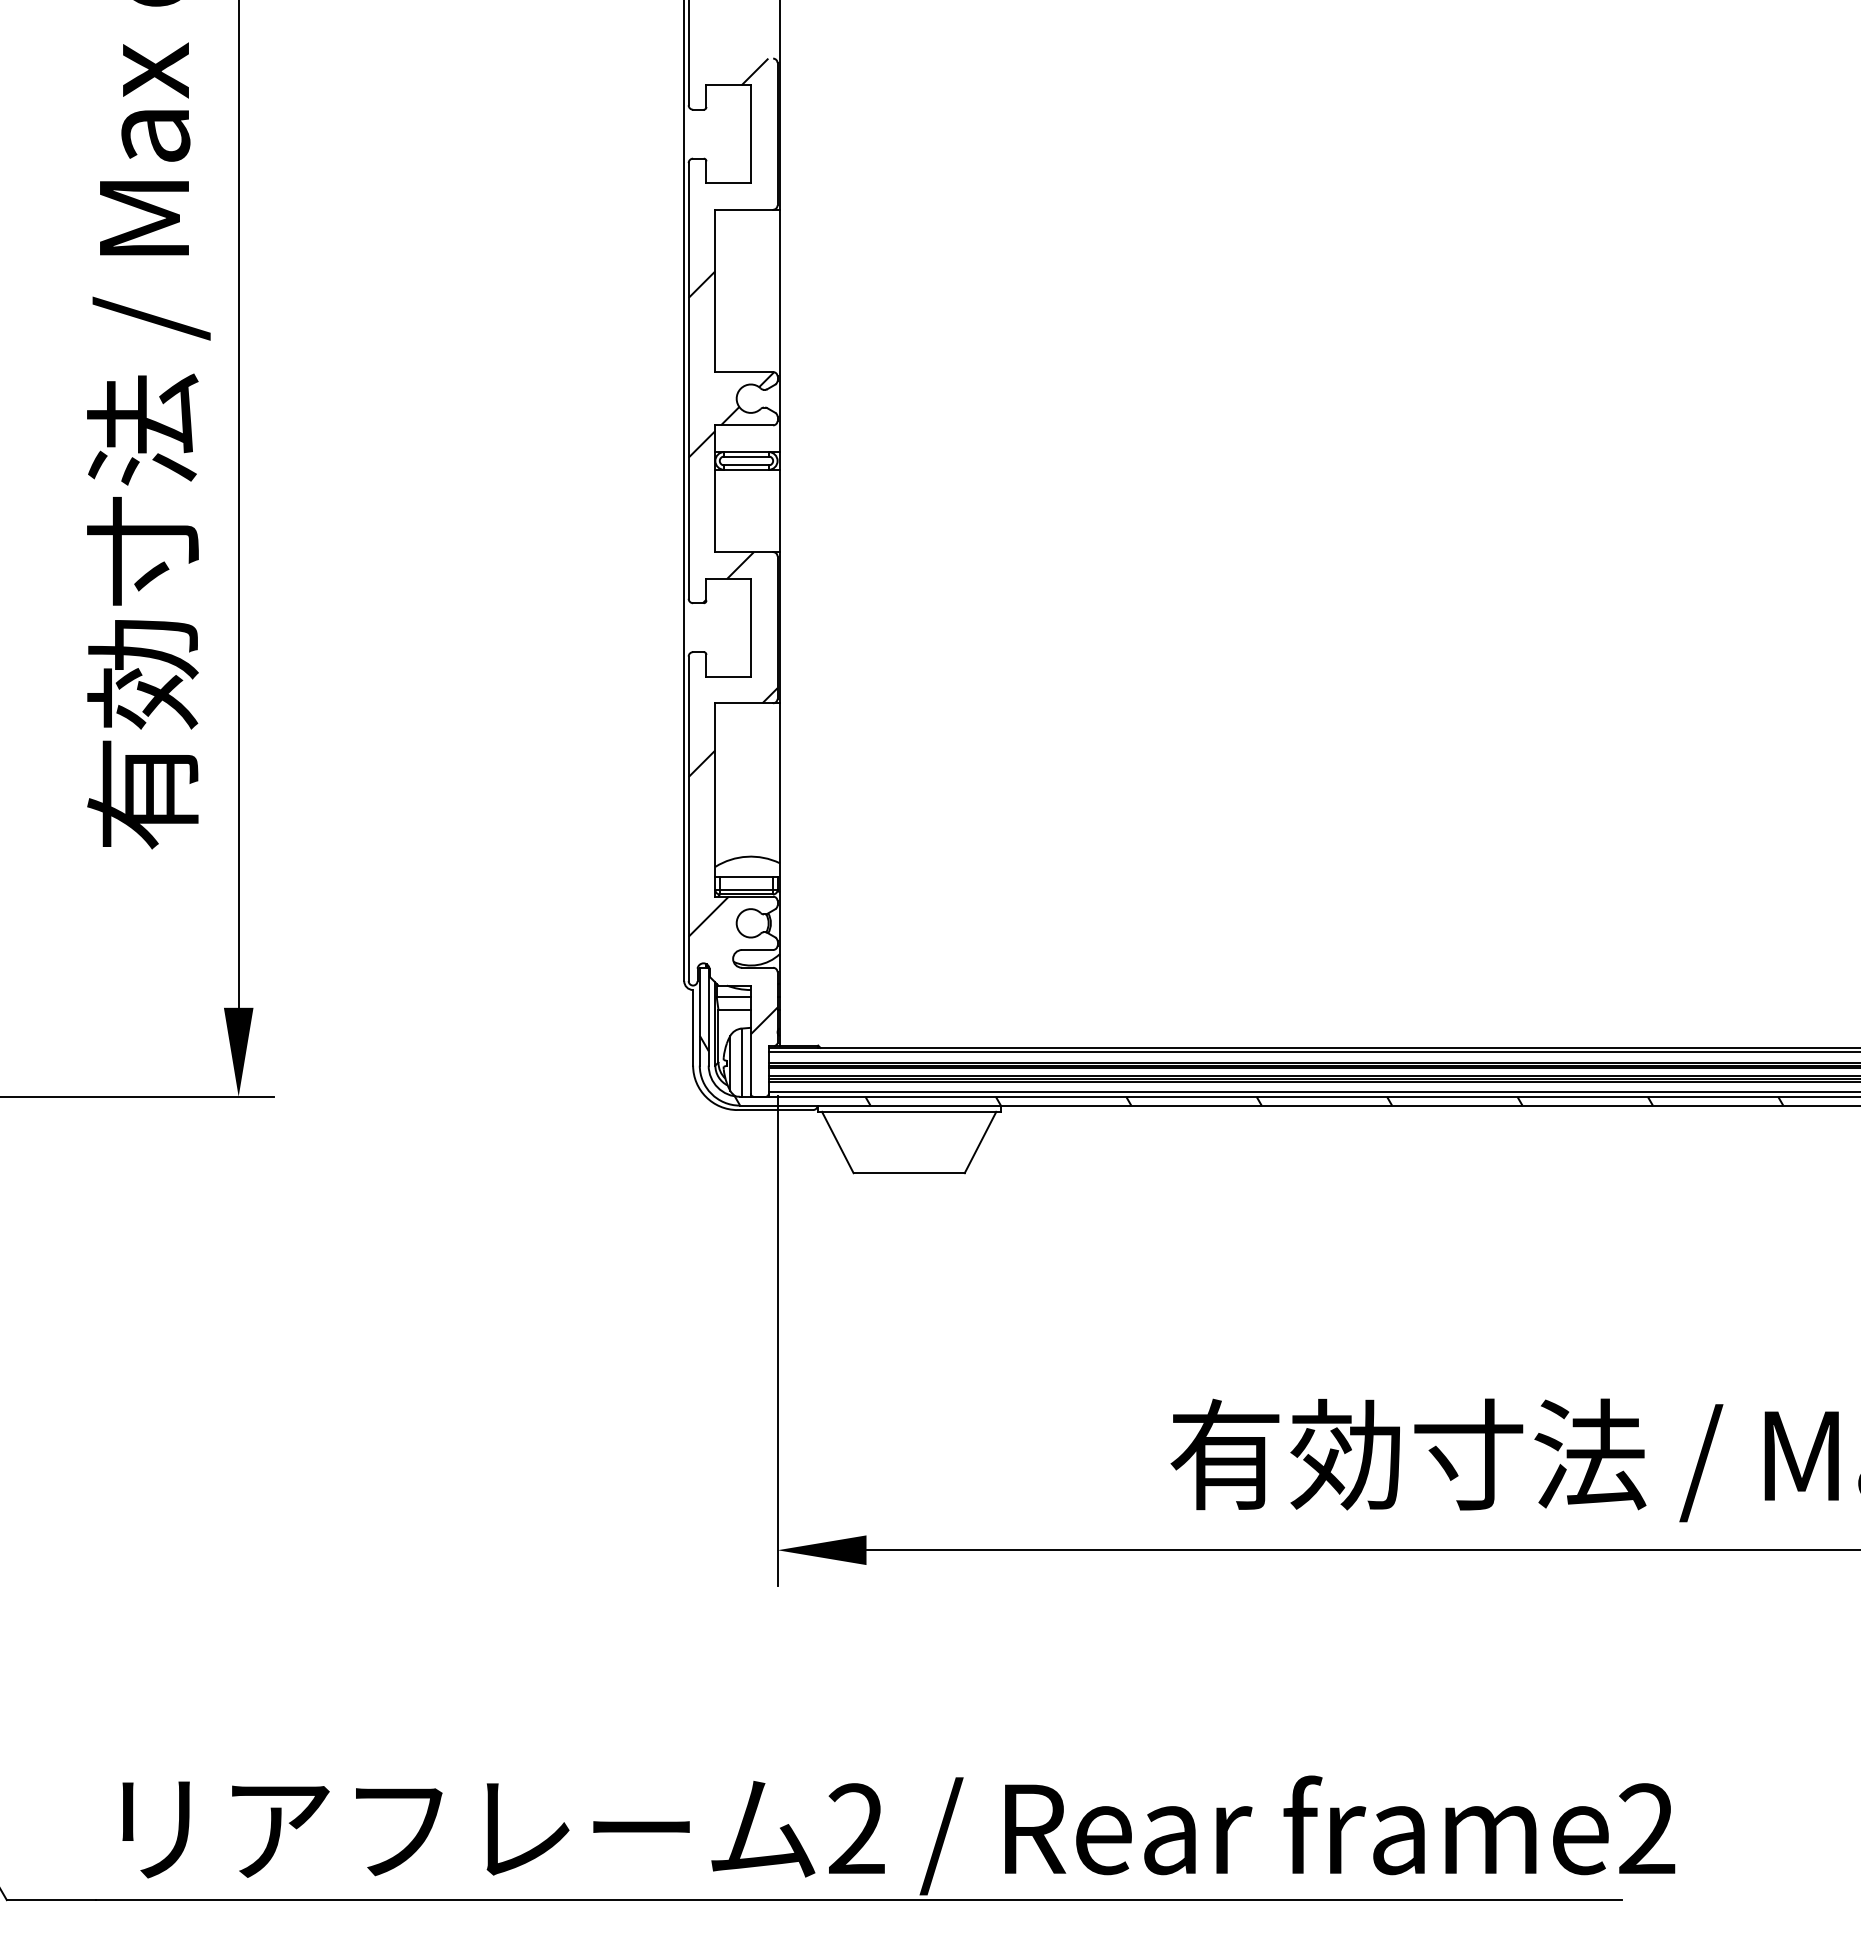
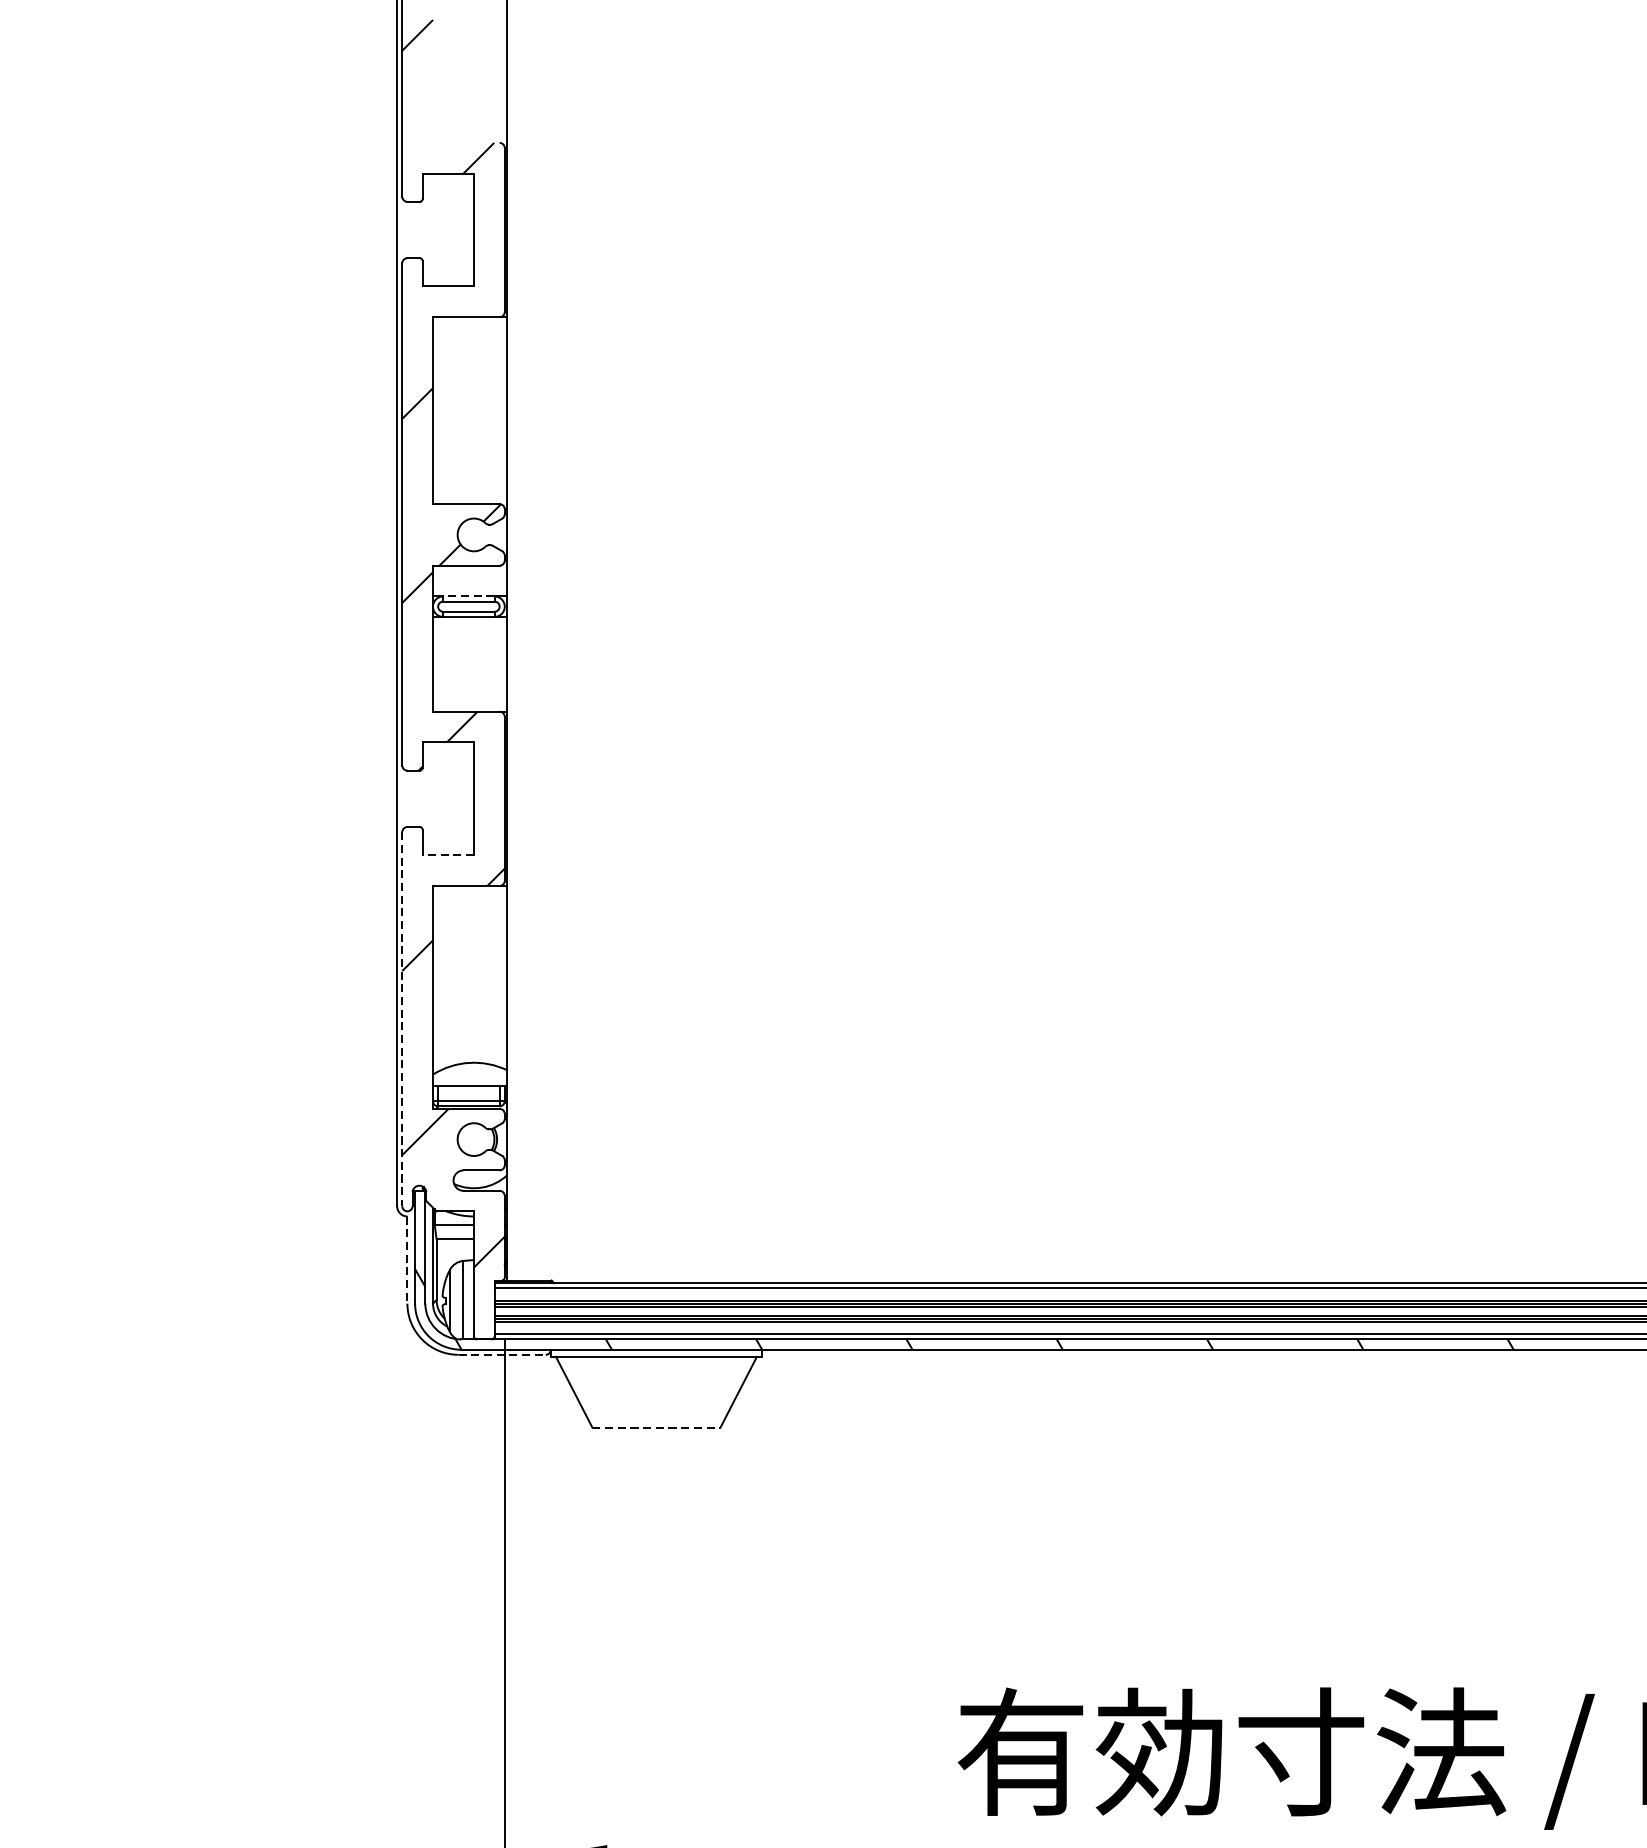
line: (745, 452) -> (467, 596), solid -> dashed
line: (728, 676) -> (448, 855), solid -> dashed
line: (688, 819) -> (402, 1019), solid -> dashed
line: (693, 1027) -> (407, 1259), solid -> dashed
line: (775, 1110) -> (502, 1355), solid -> dashed
line: (909, 1173) -> (656, 1427), solid -> dashed

